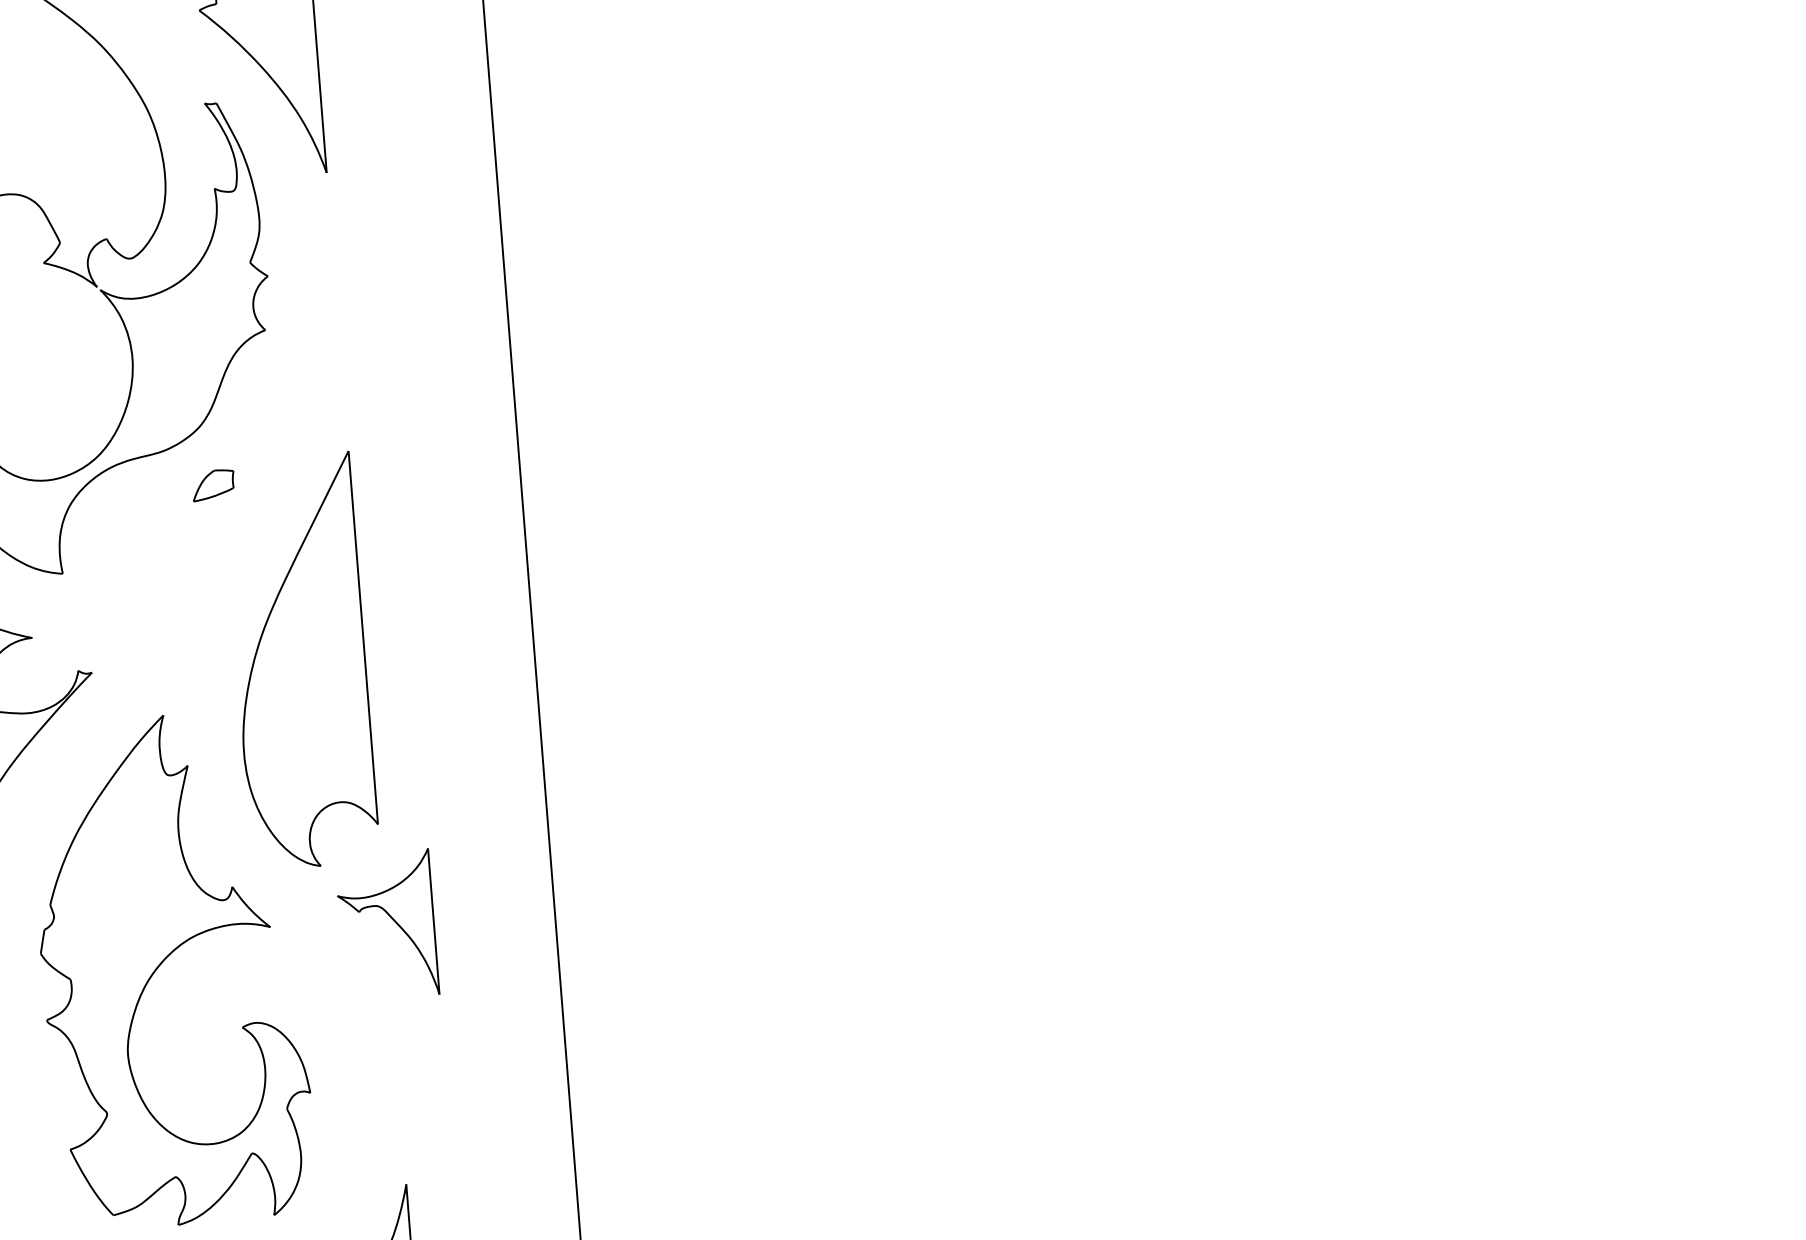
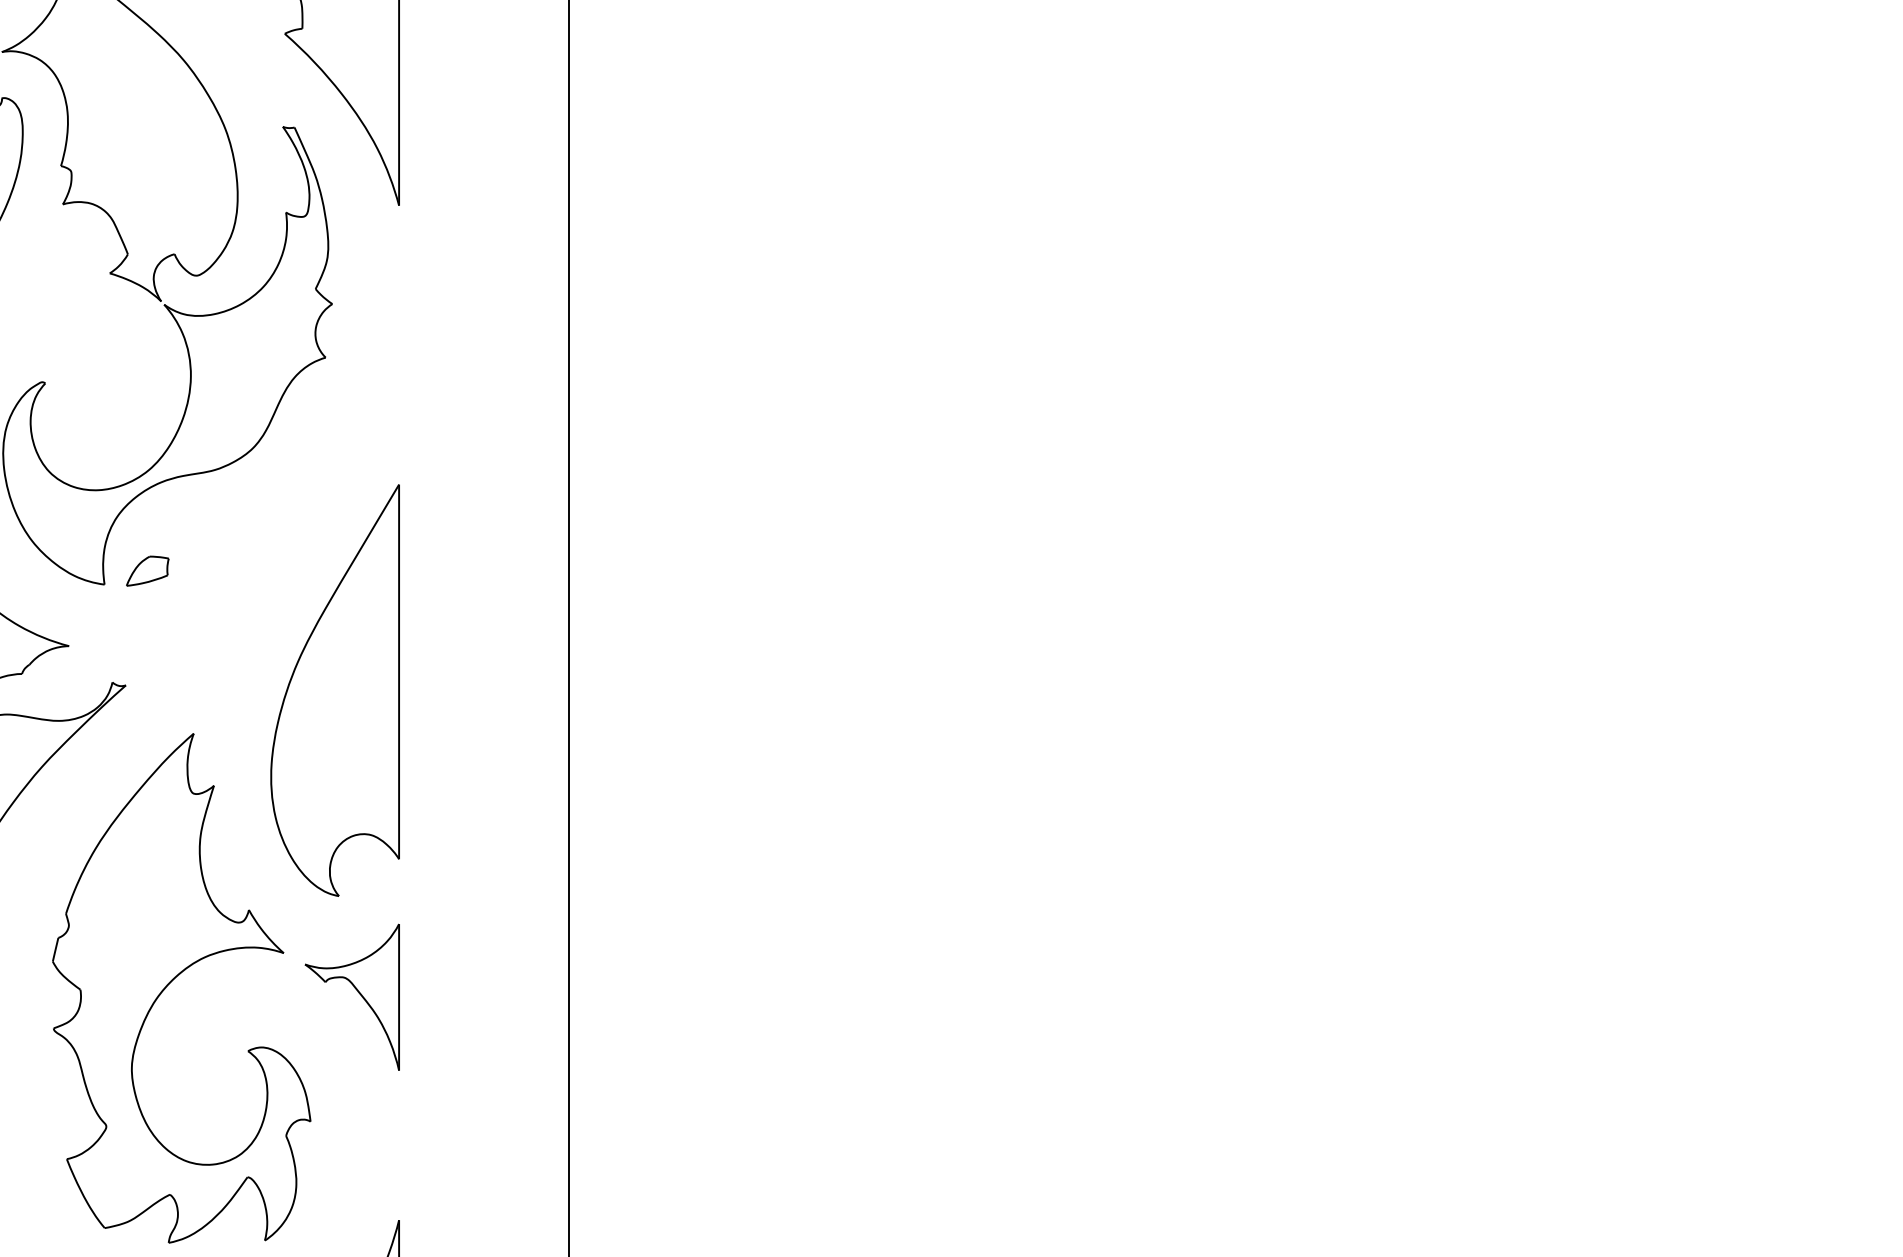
part: (213, 484) -> (147, 570), moved
part: (393, 920) -> (358, 993), moved

